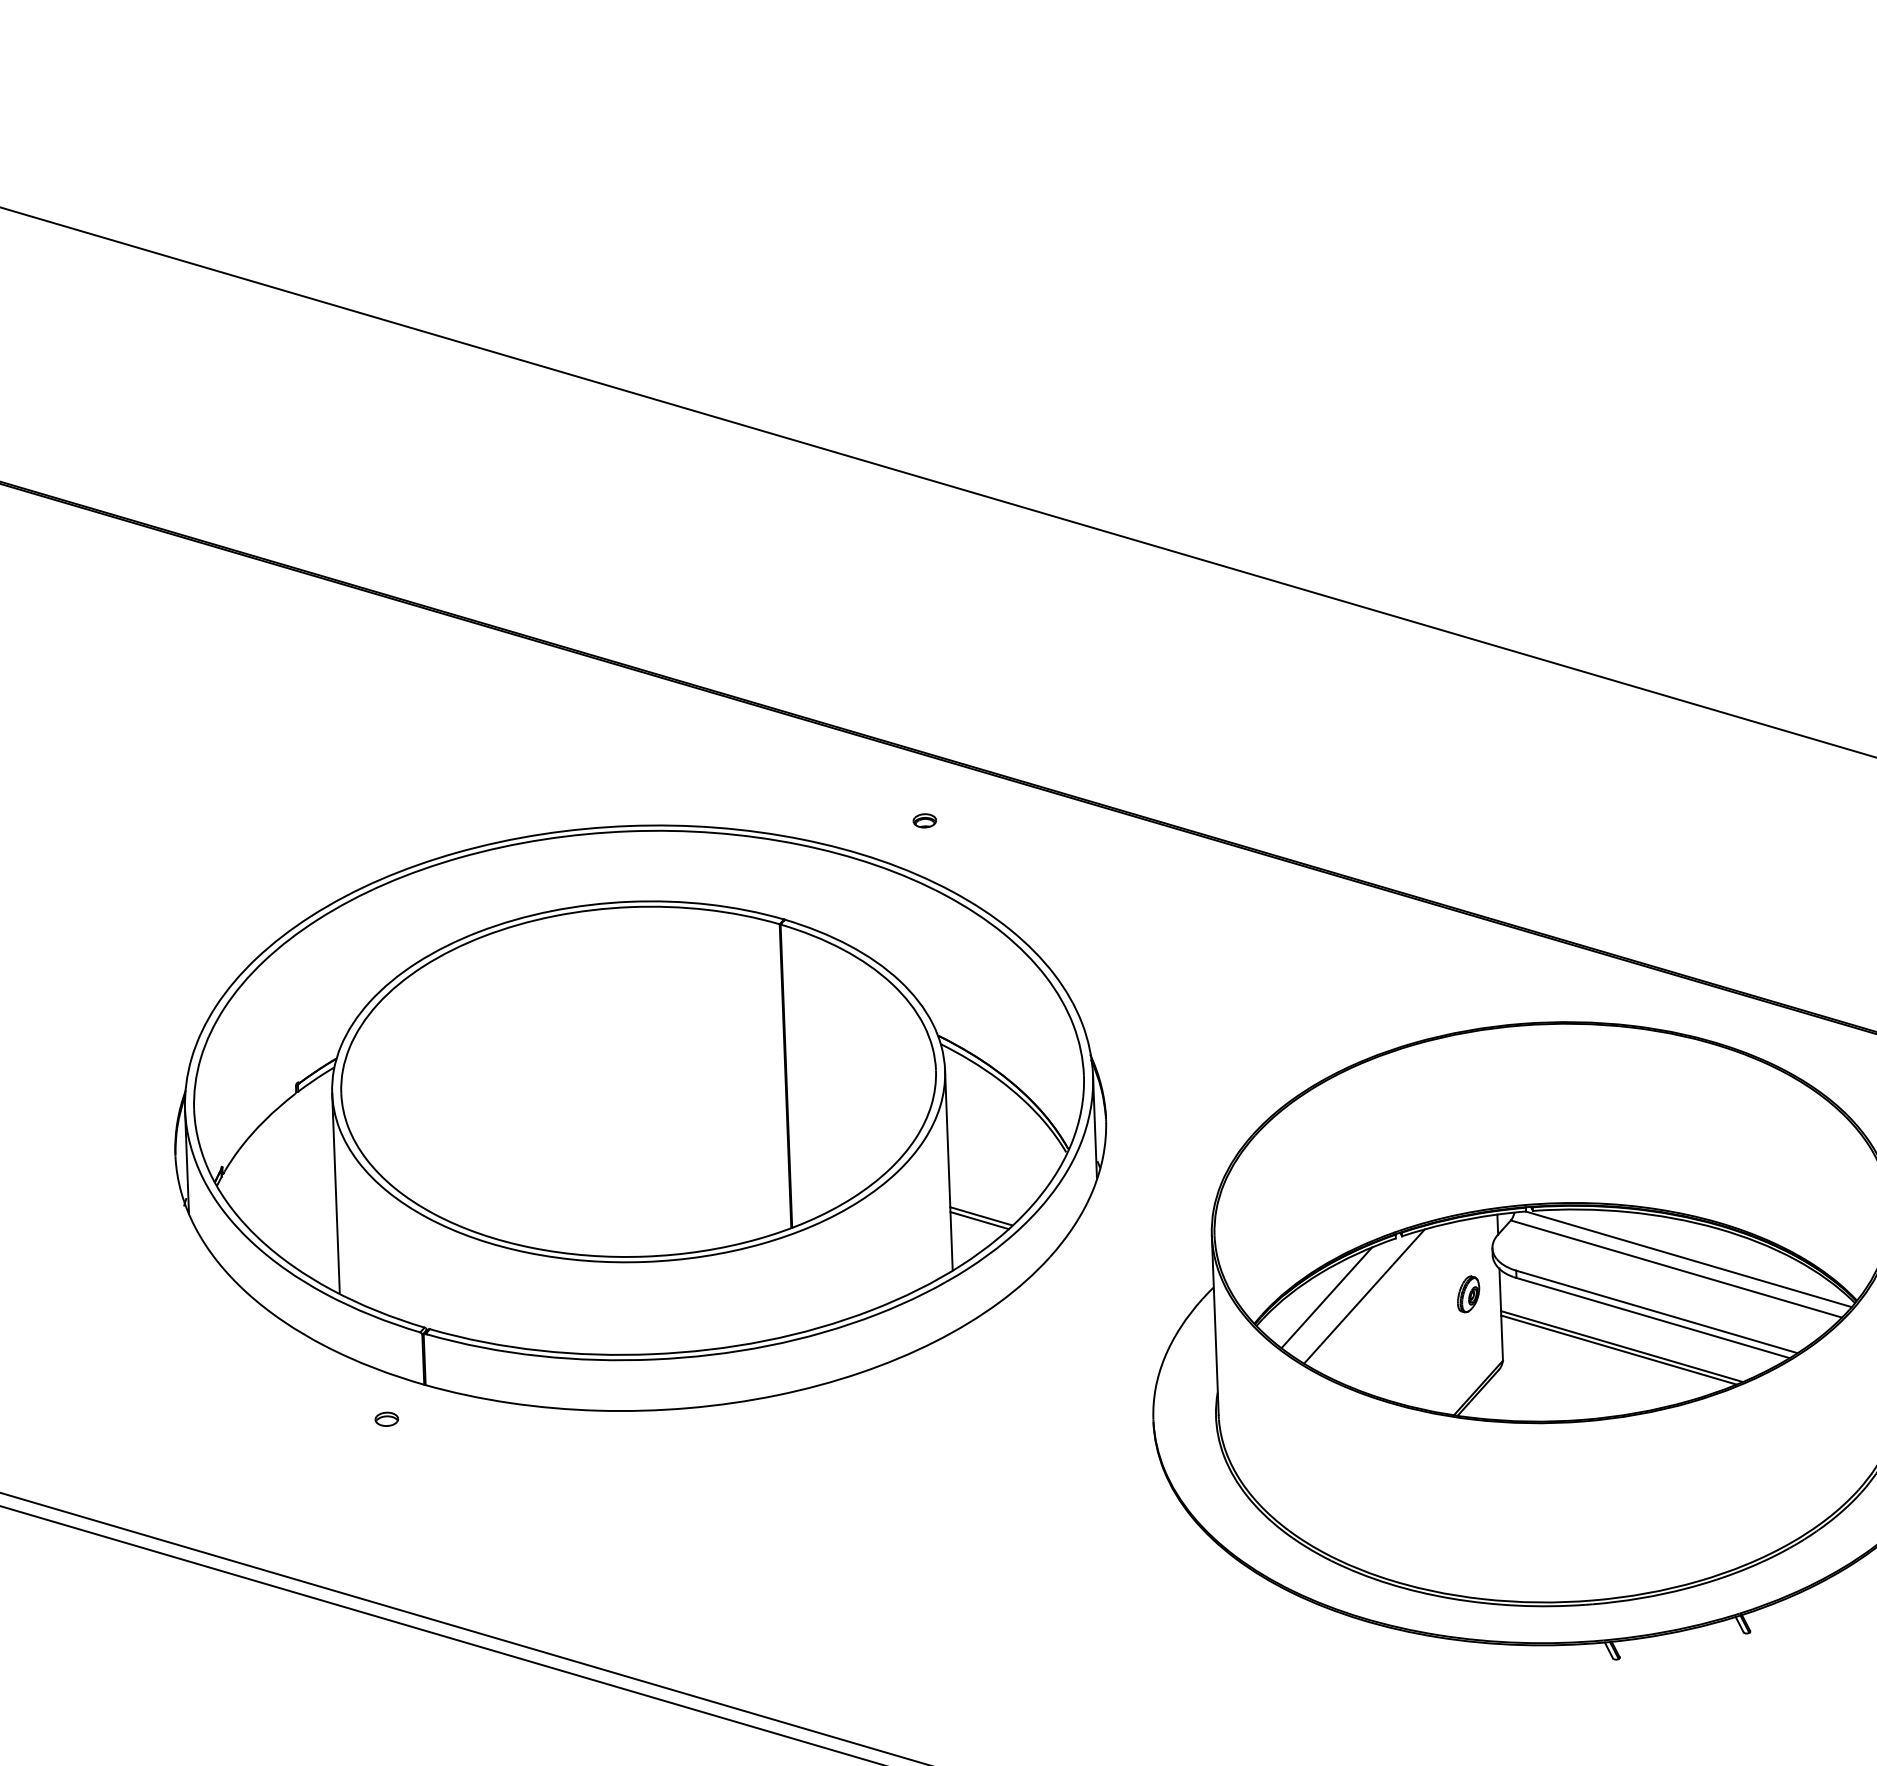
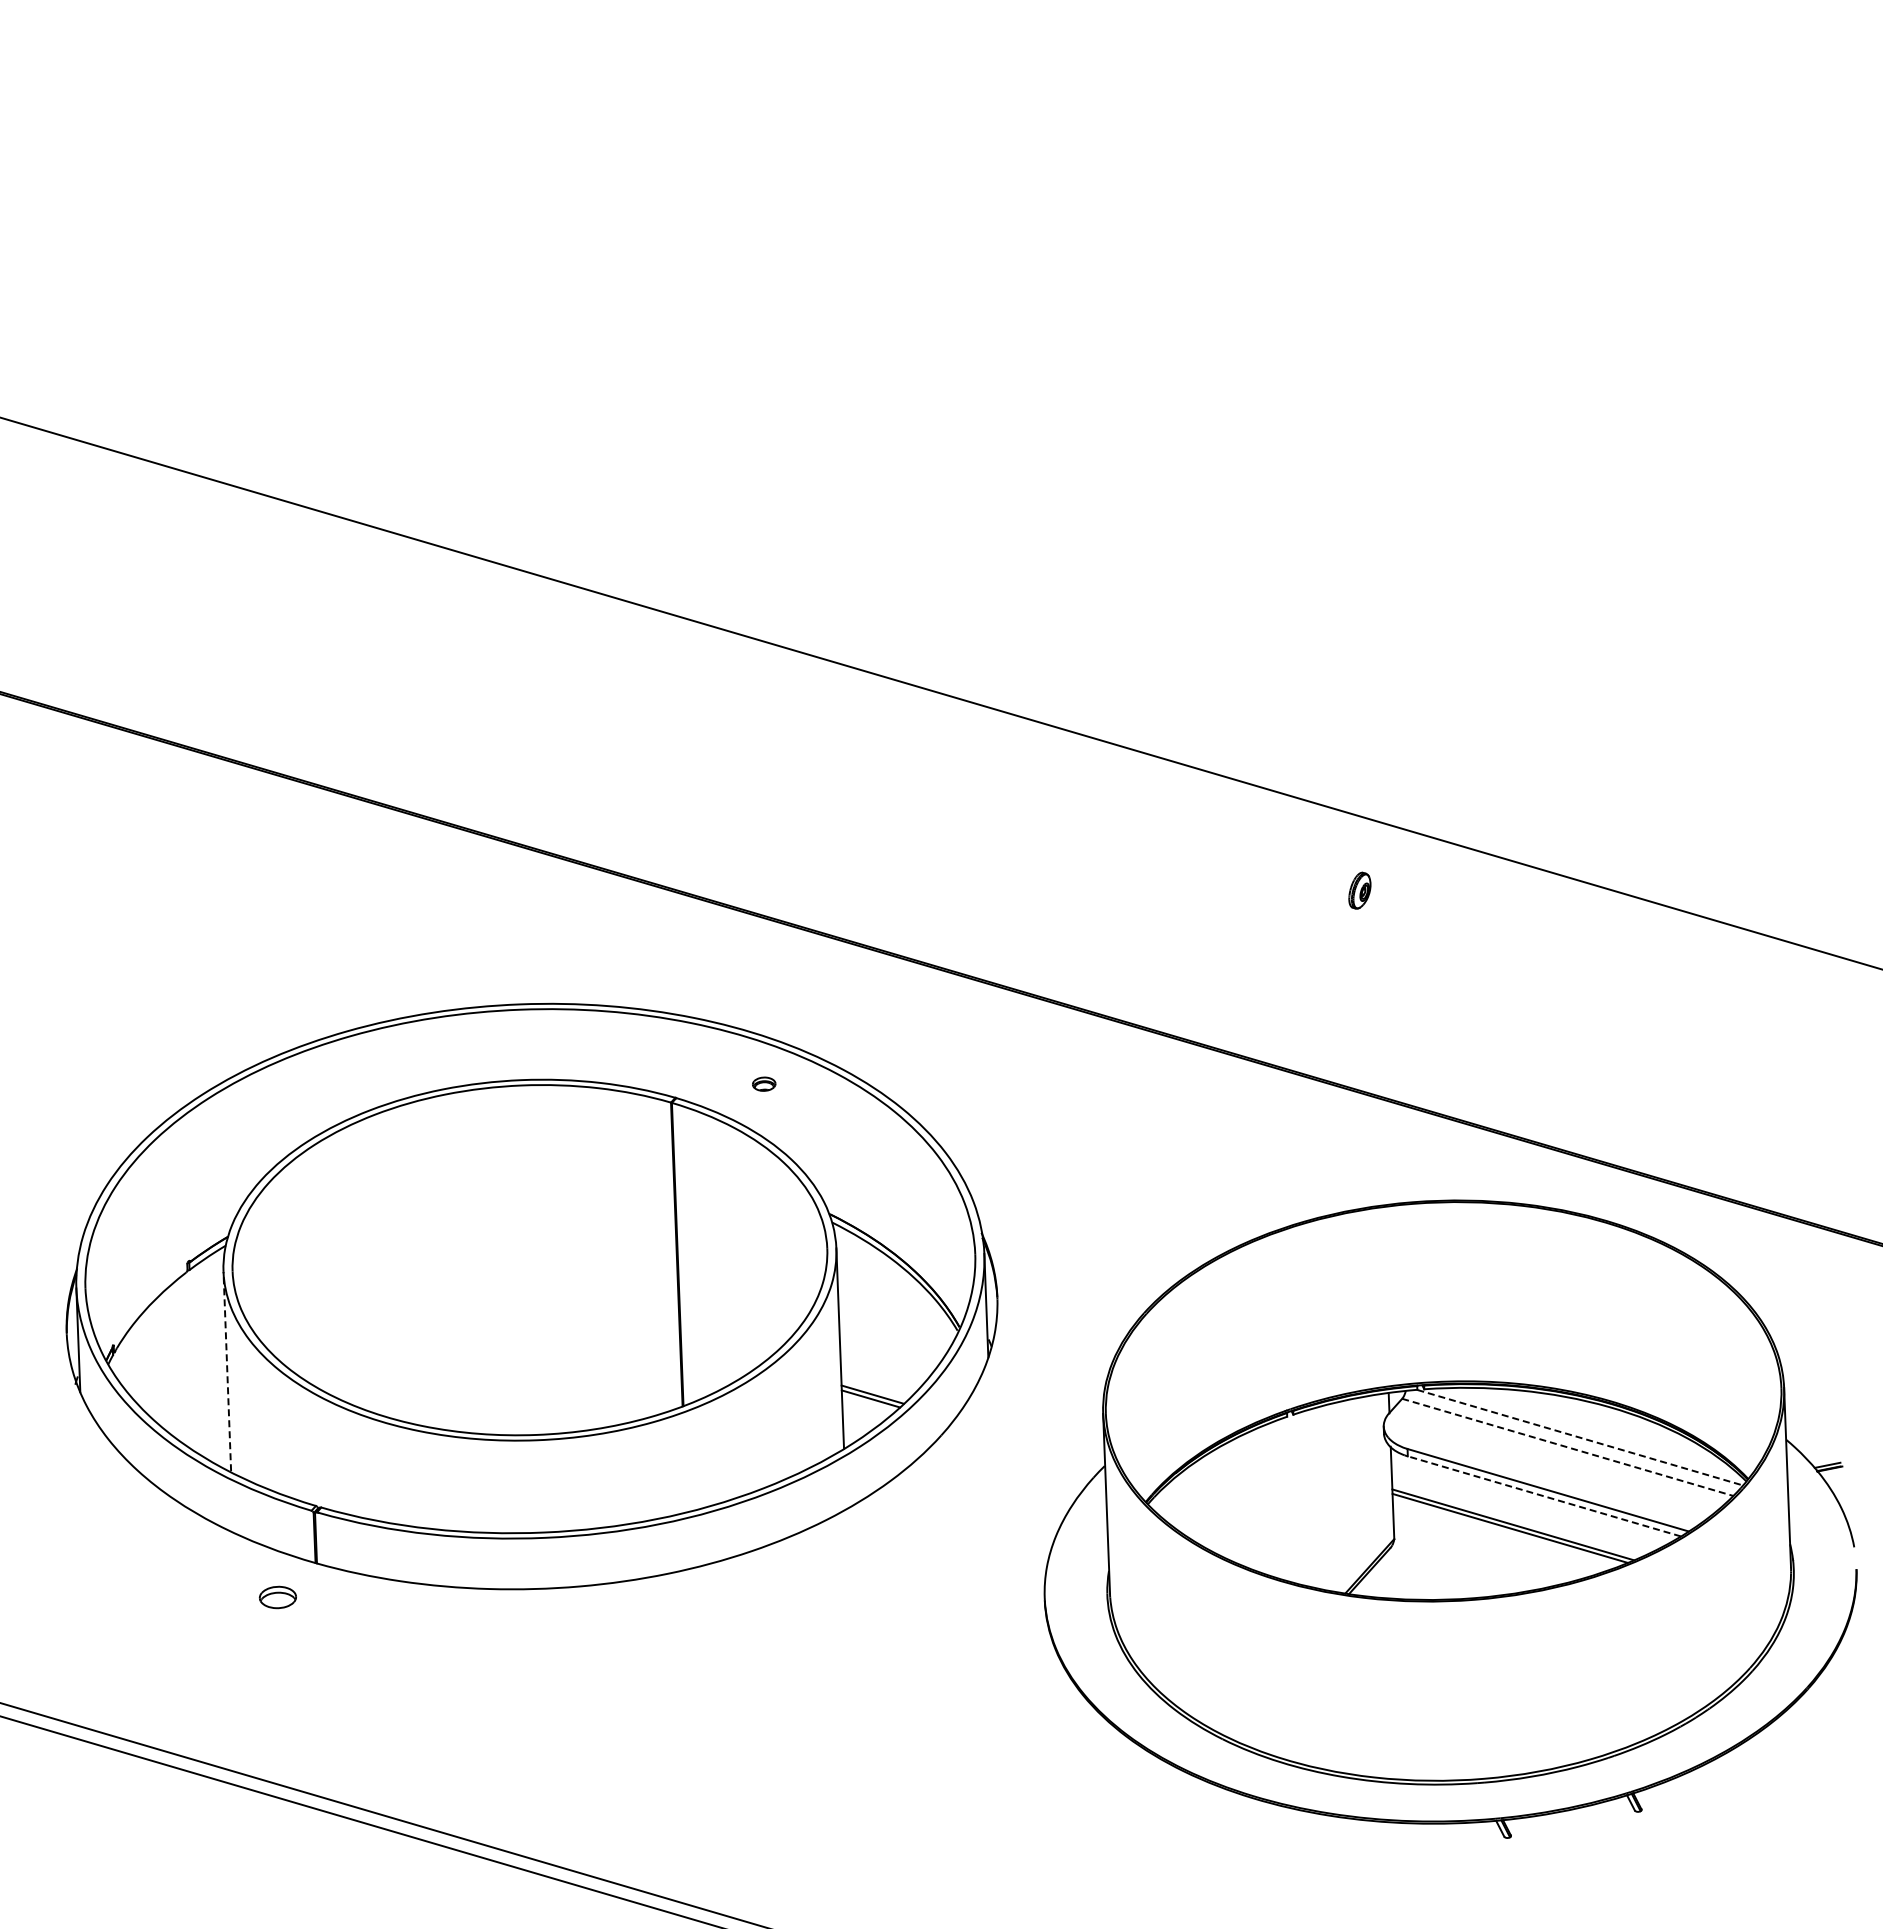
part: (925, 820) -> (764, 1083), moved
line: (336, 1193) -> (227, 1371), solid -> dashed
line: (1689, 1259) -> (1580, 1437), solid -> dashed
line: (1677, 1269) -> (1568, 1447), solid -> dashed
part: (1468, 1294) -> (1359, 890), moved
line: (1364, 1296) -> (1255, 1474), removed
line: (1326, 1297) -> (1217, 1475), removed
line: (1652, 1318) -> (1543, 1496), solid -> dashed
part: (387, 1419) -> (278, 1597), size x1.6

